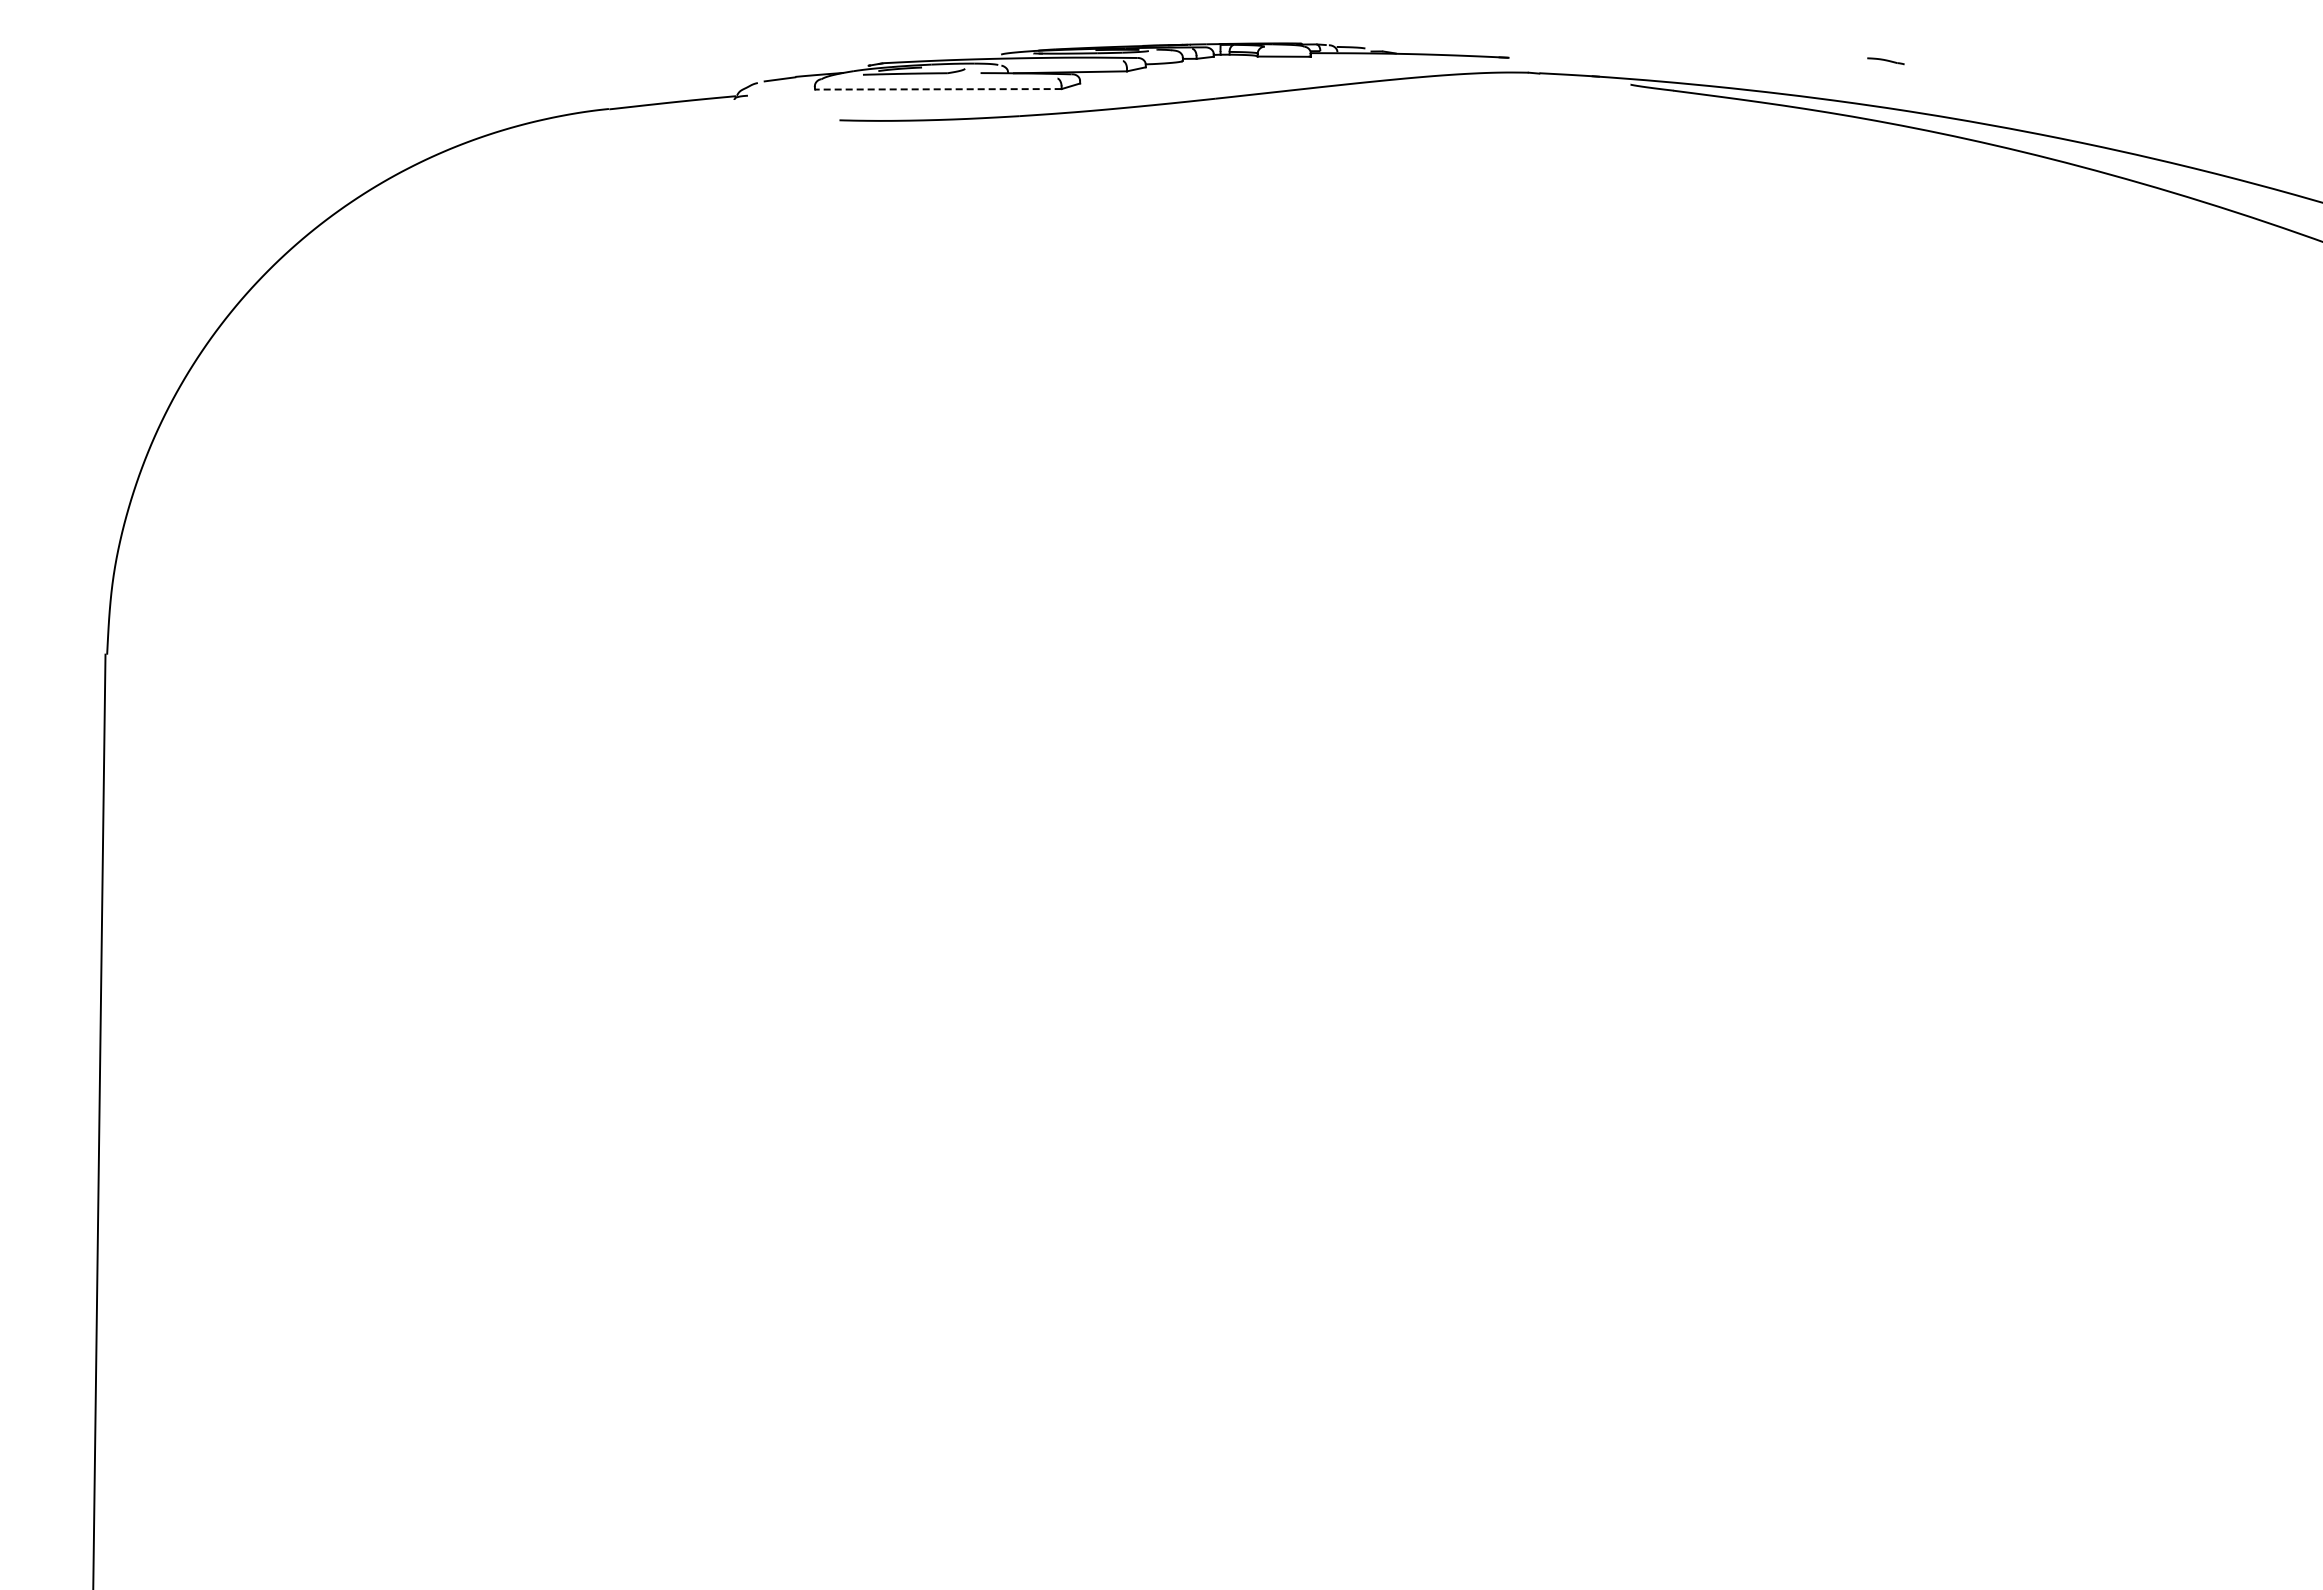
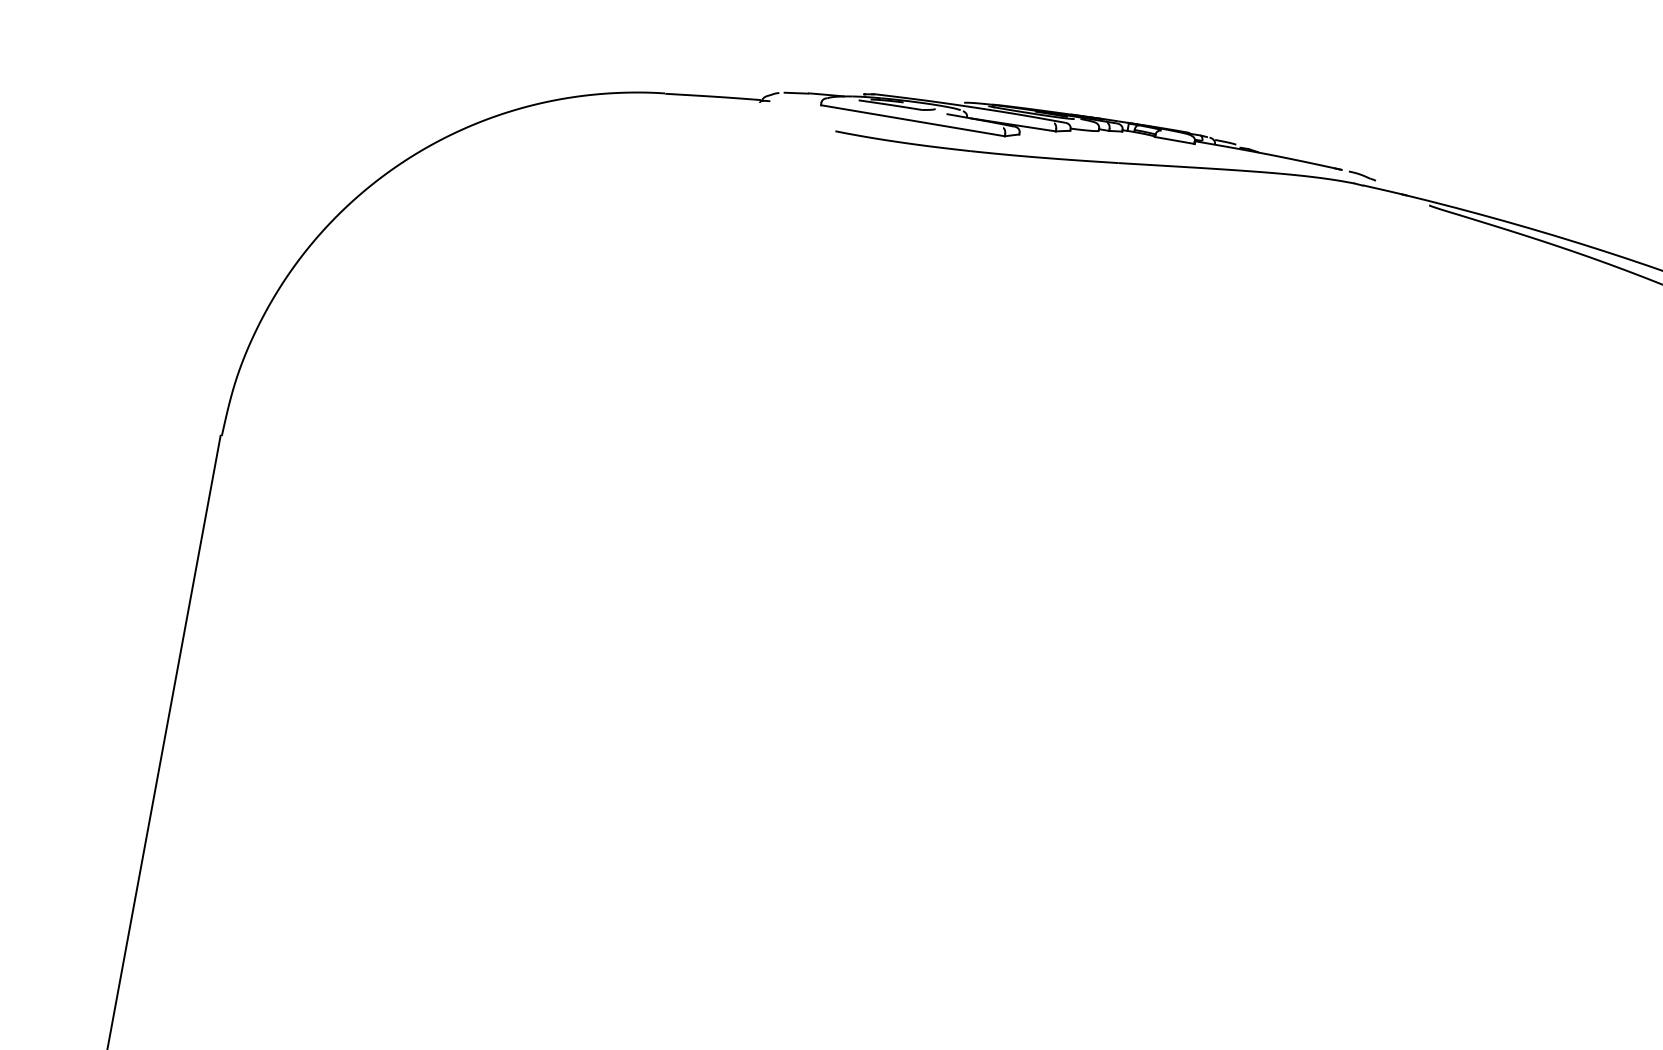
part: (1885, 61) -> (1362, 176), moved
line: (937, 89) -> (912, 120), dashed -> solid

